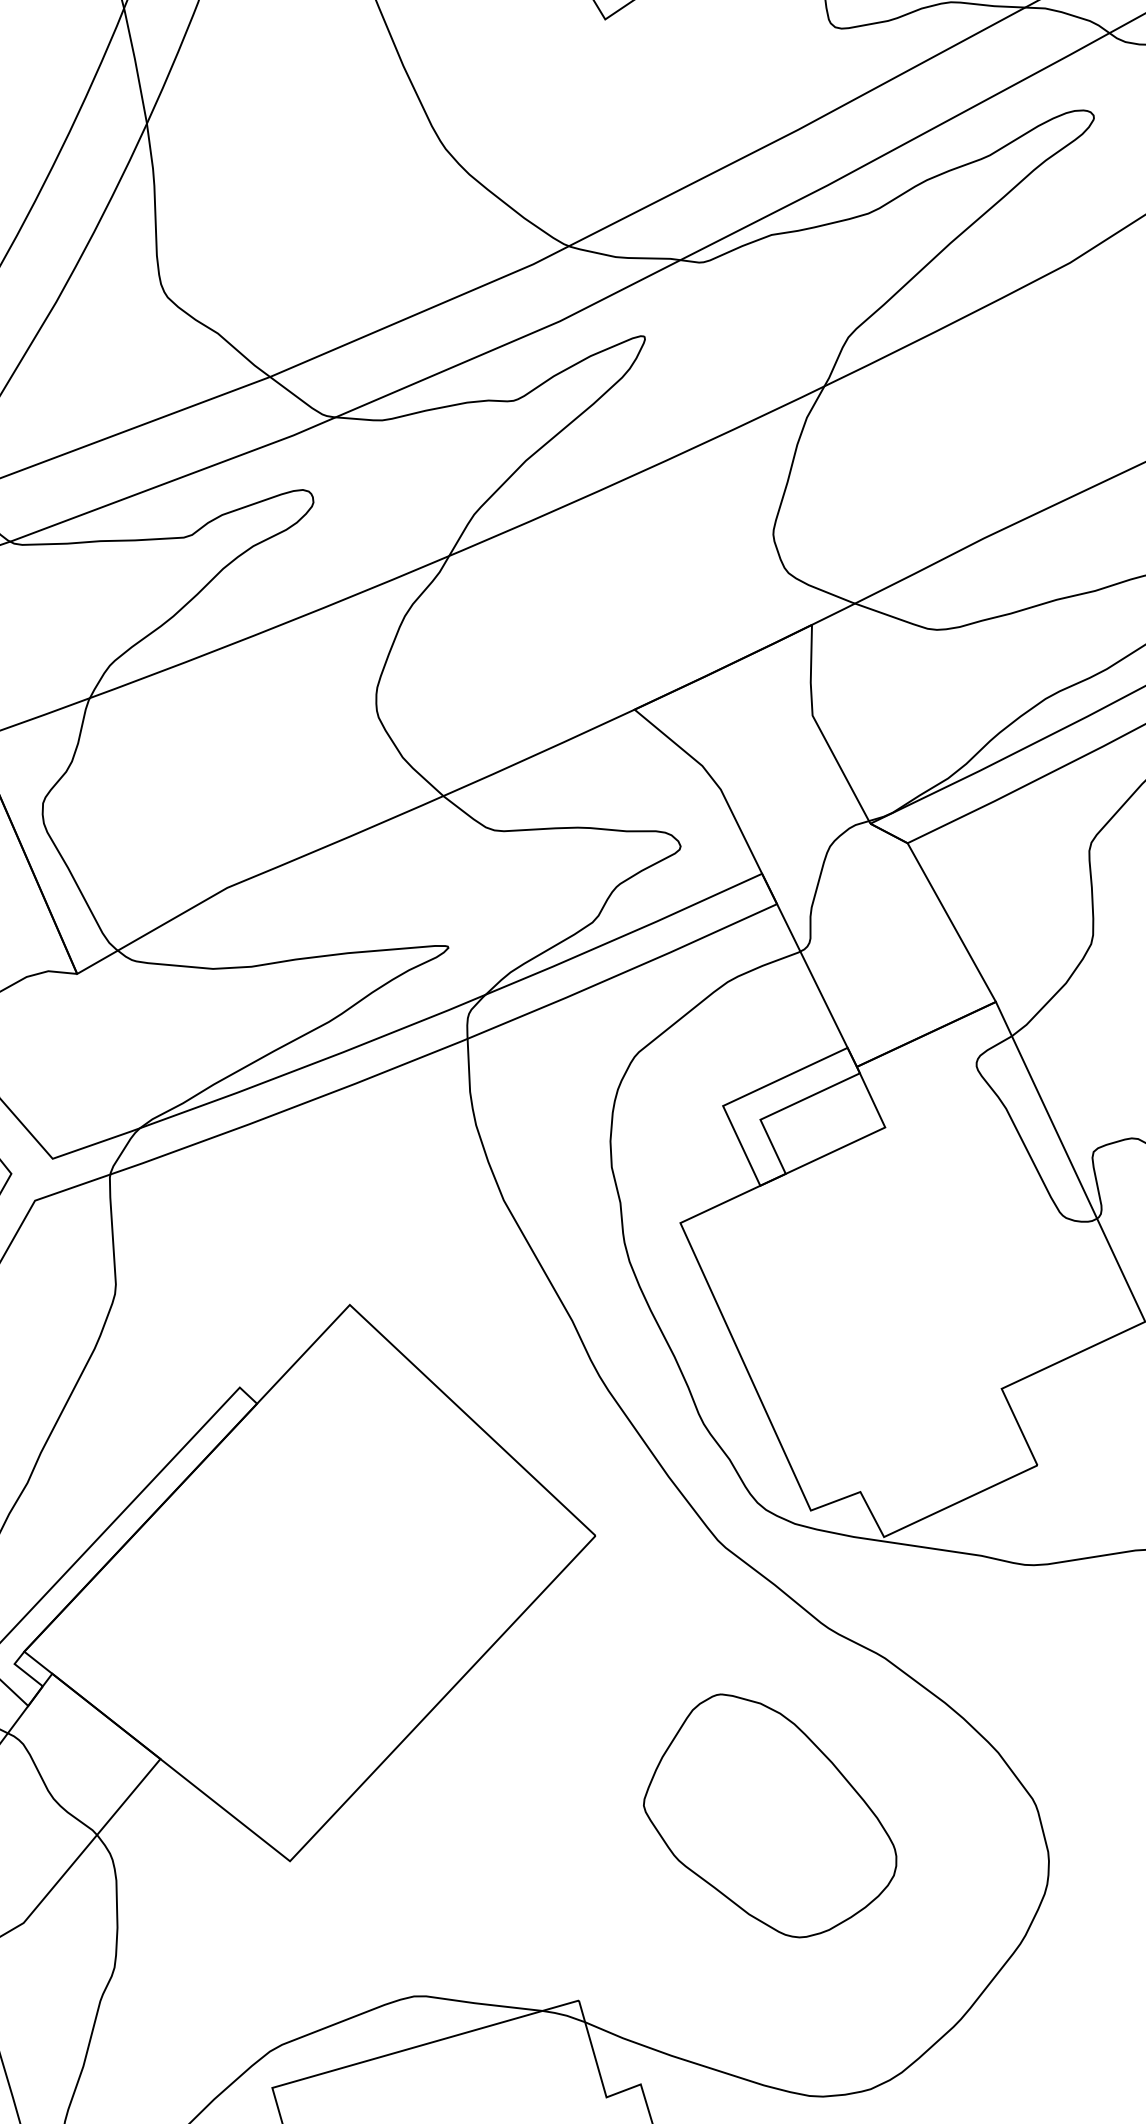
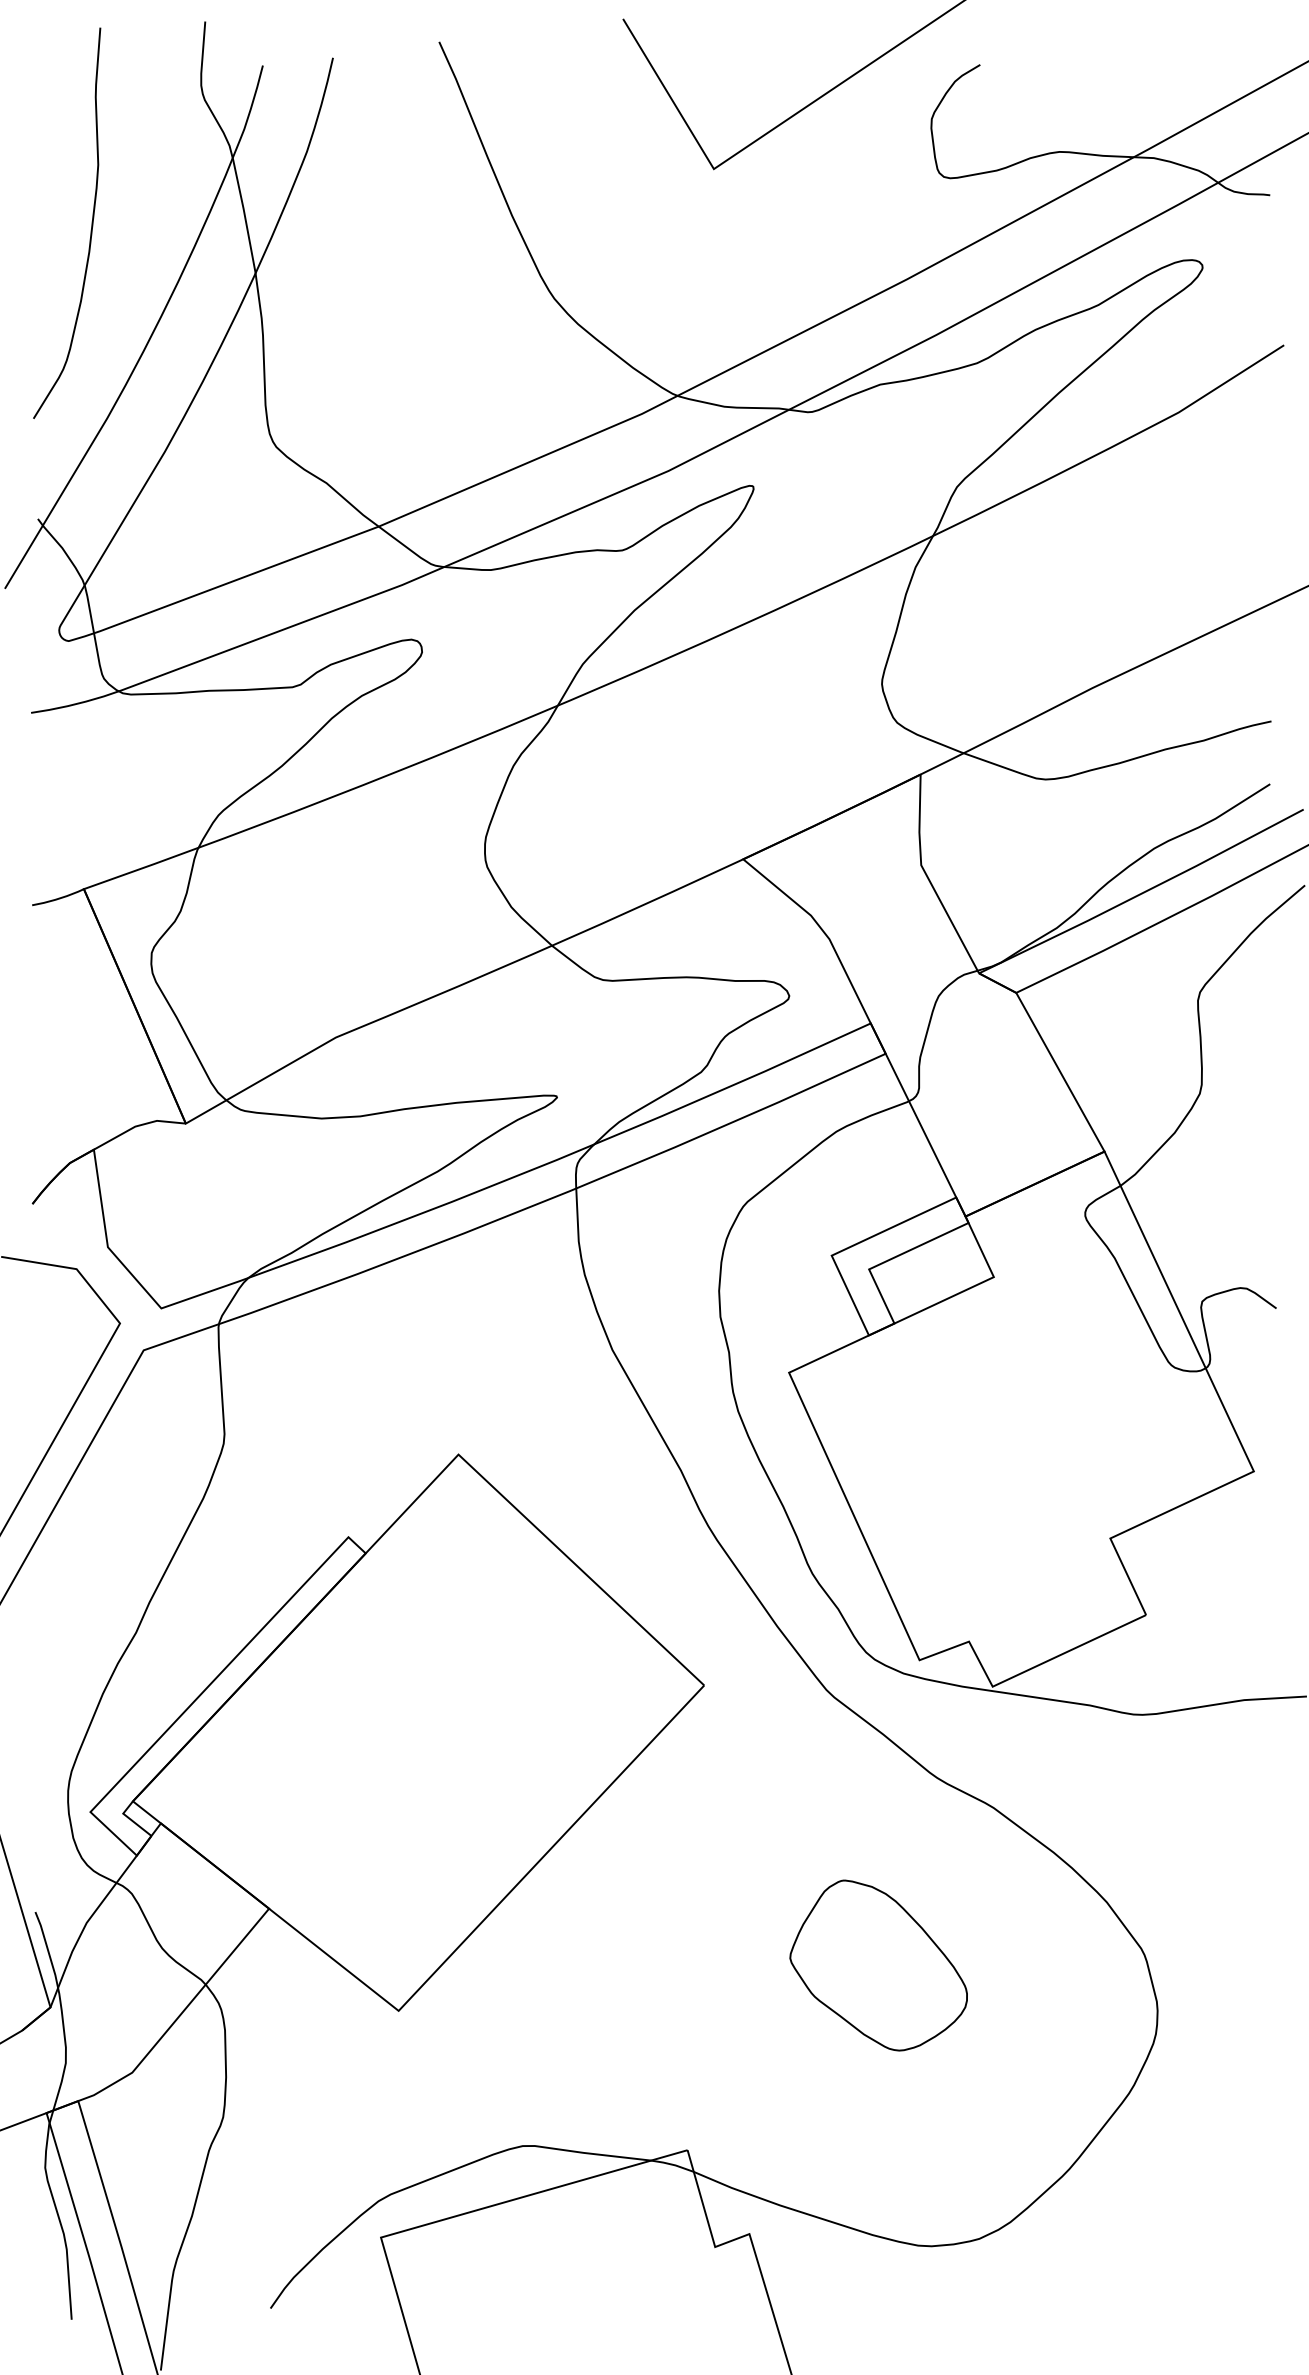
part: (769, 1815) -> (878, 1965), size x0.7

